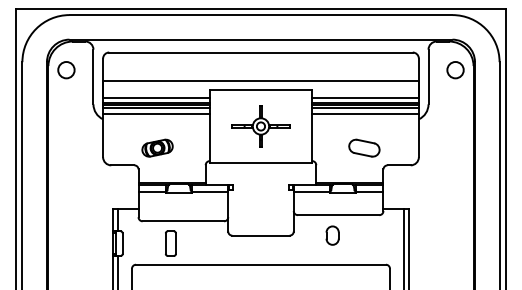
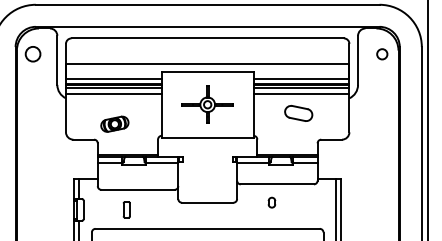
circle: (455, 70) -> (382, 54), size x0.7
part: (364, 147) -> (298, 112), moved
part: (332, 235) -> (271, 202), size x0.6
part: (170, 243) -> (126, 209), size x0.7

